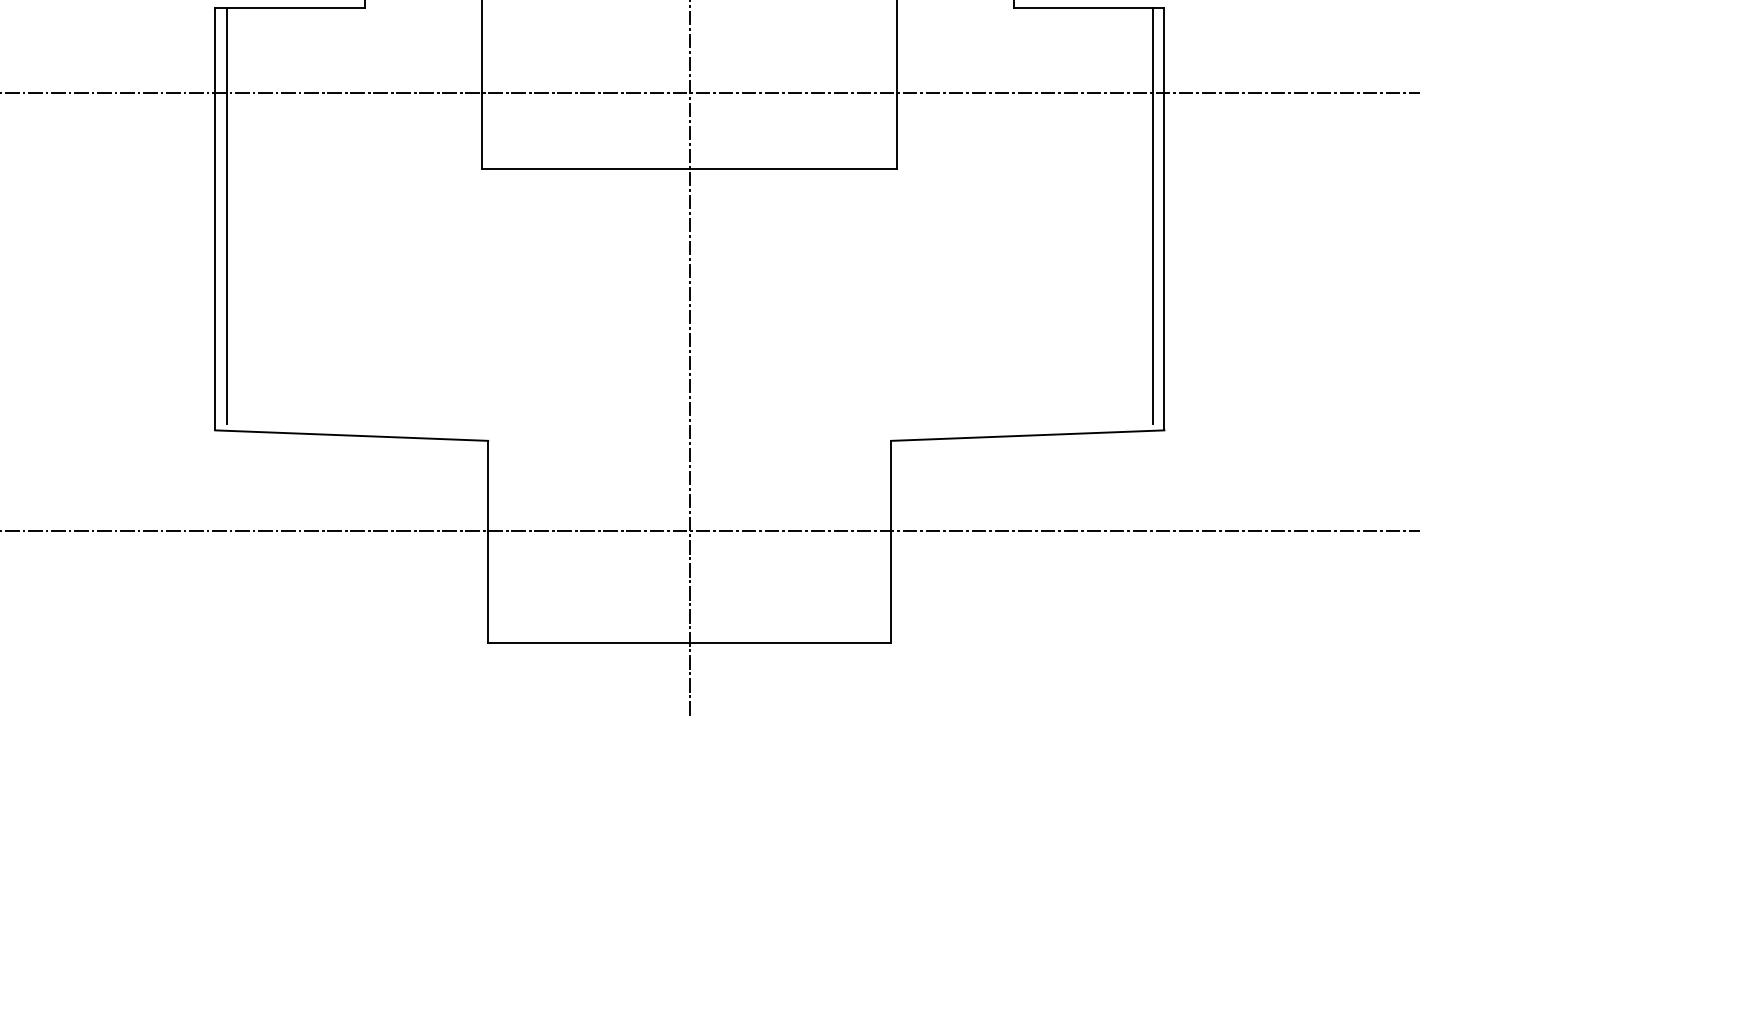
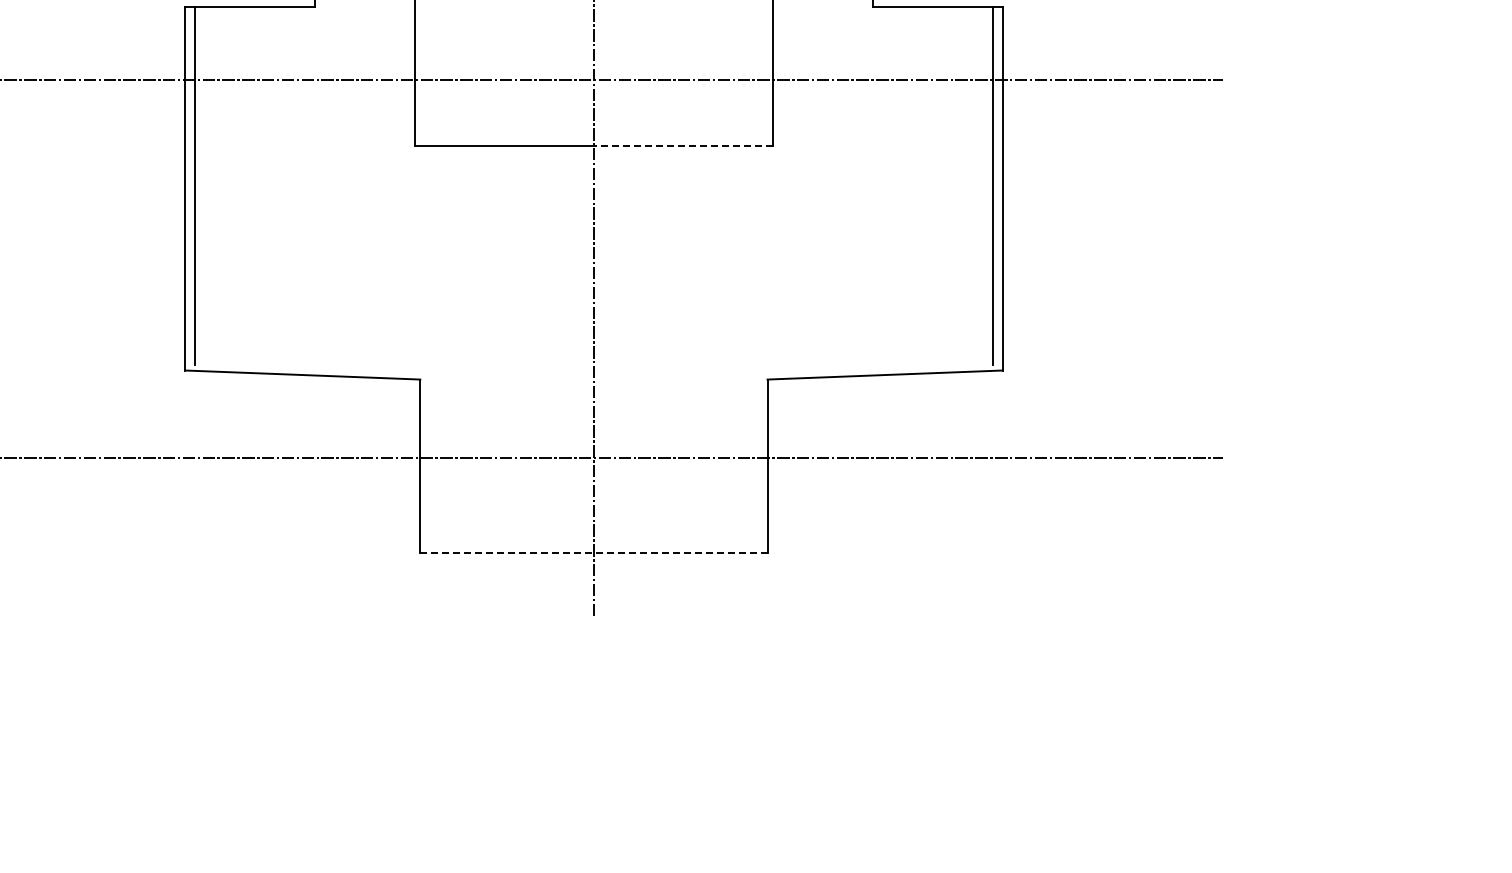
line: (792, 169) -> (682, 145), solid -> dashed
line: (689, 642) -> (593, 553), solid -> dashed

